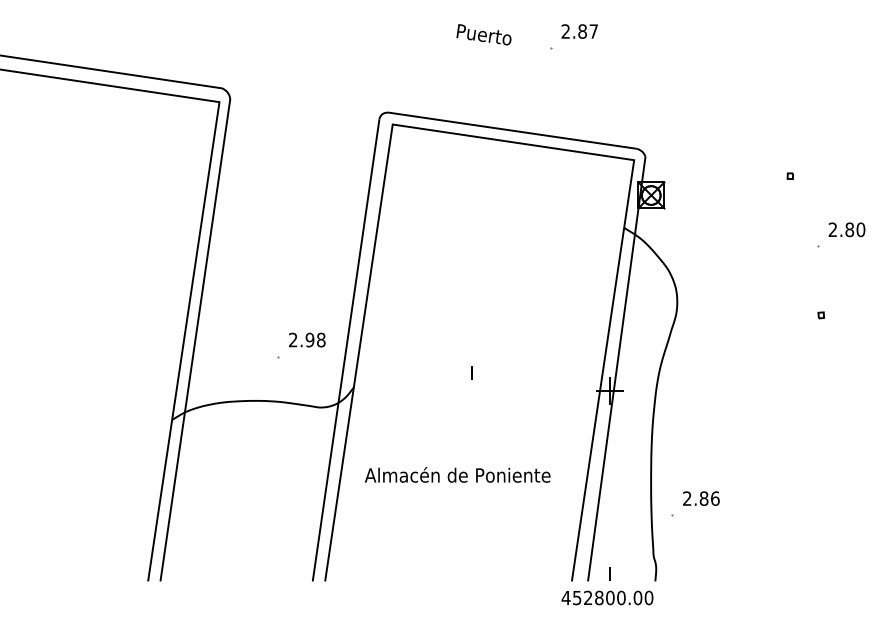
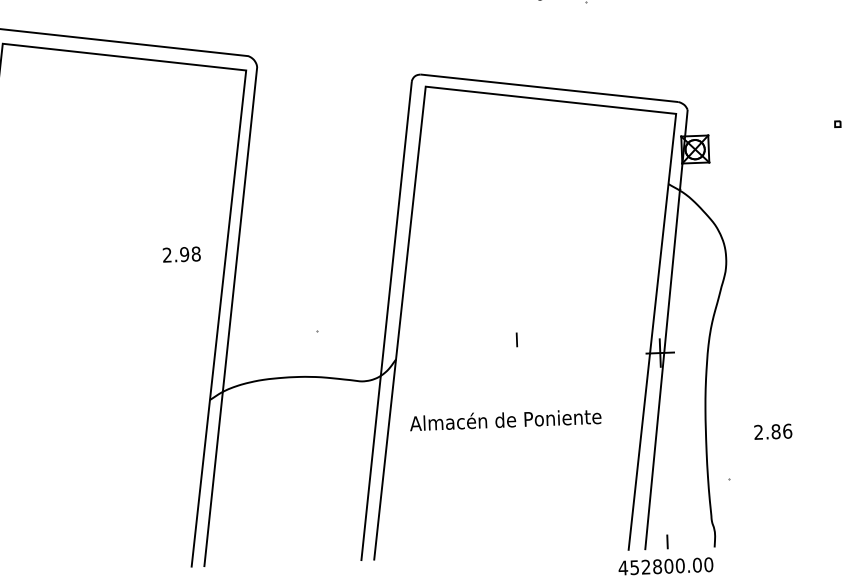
text: (307, 339) -> (181, 254), moved
text: (457, 474) -> (505, 419), moved
text: (701, 498) -> (773, 431), moved

